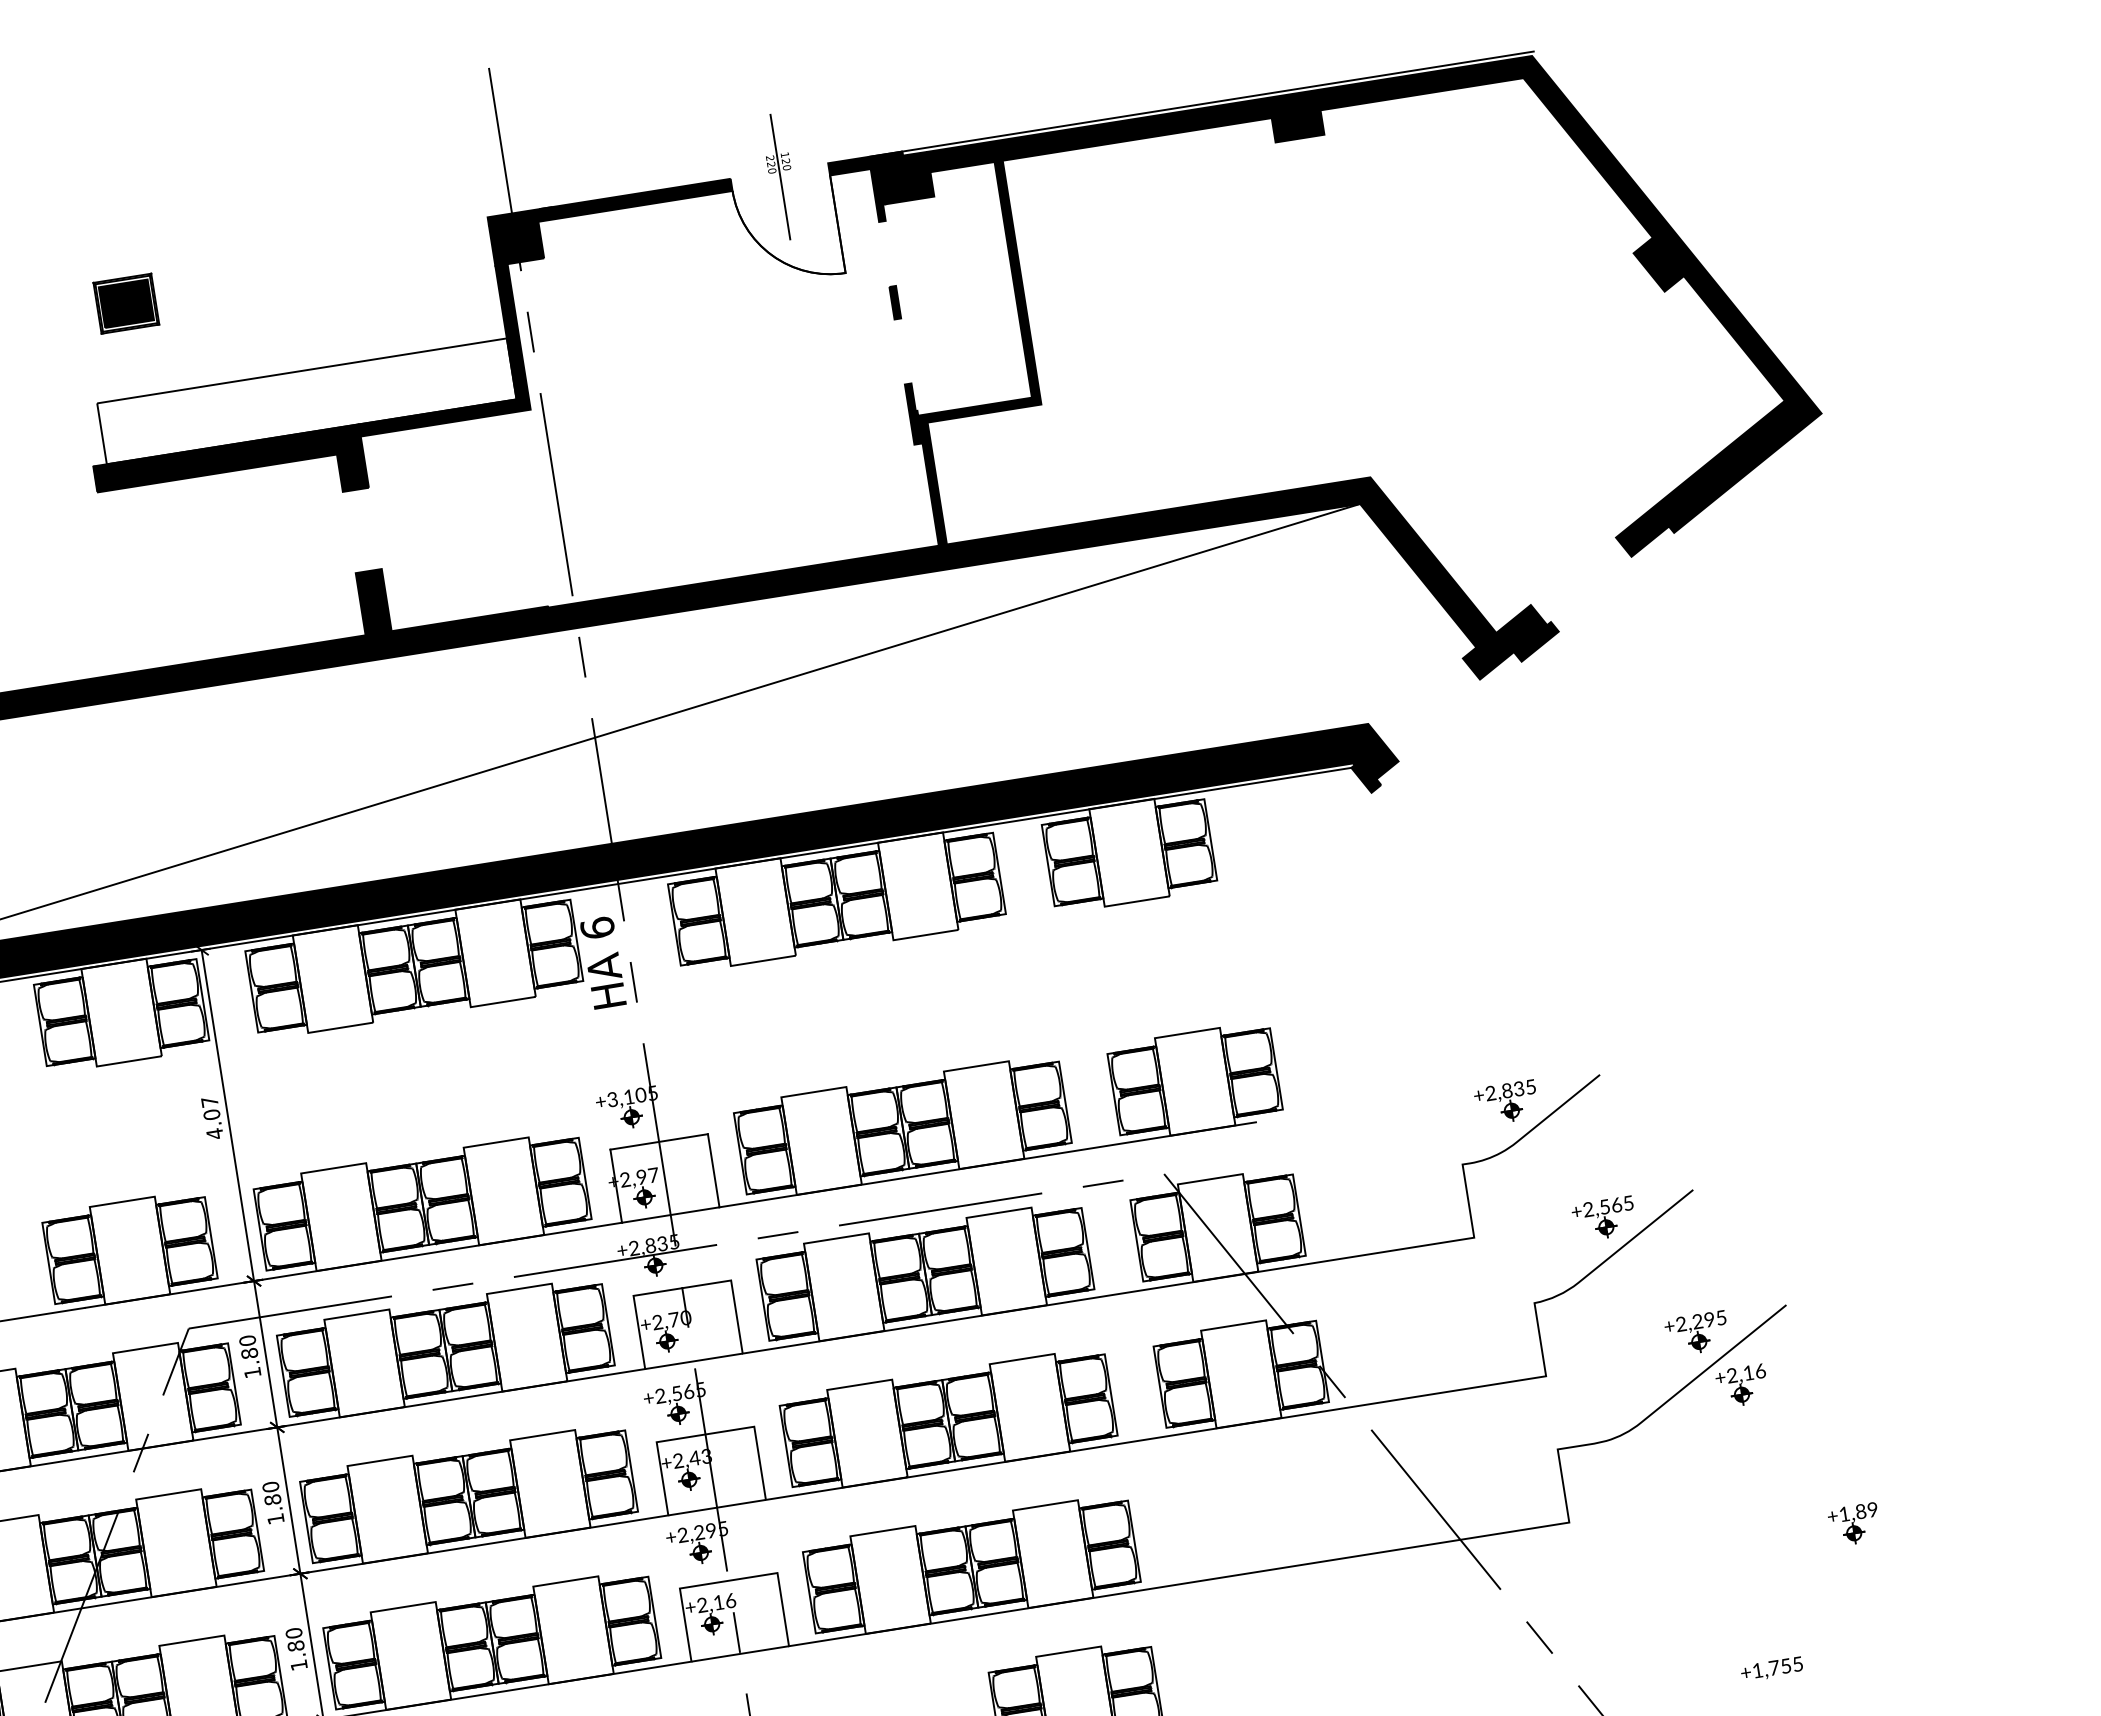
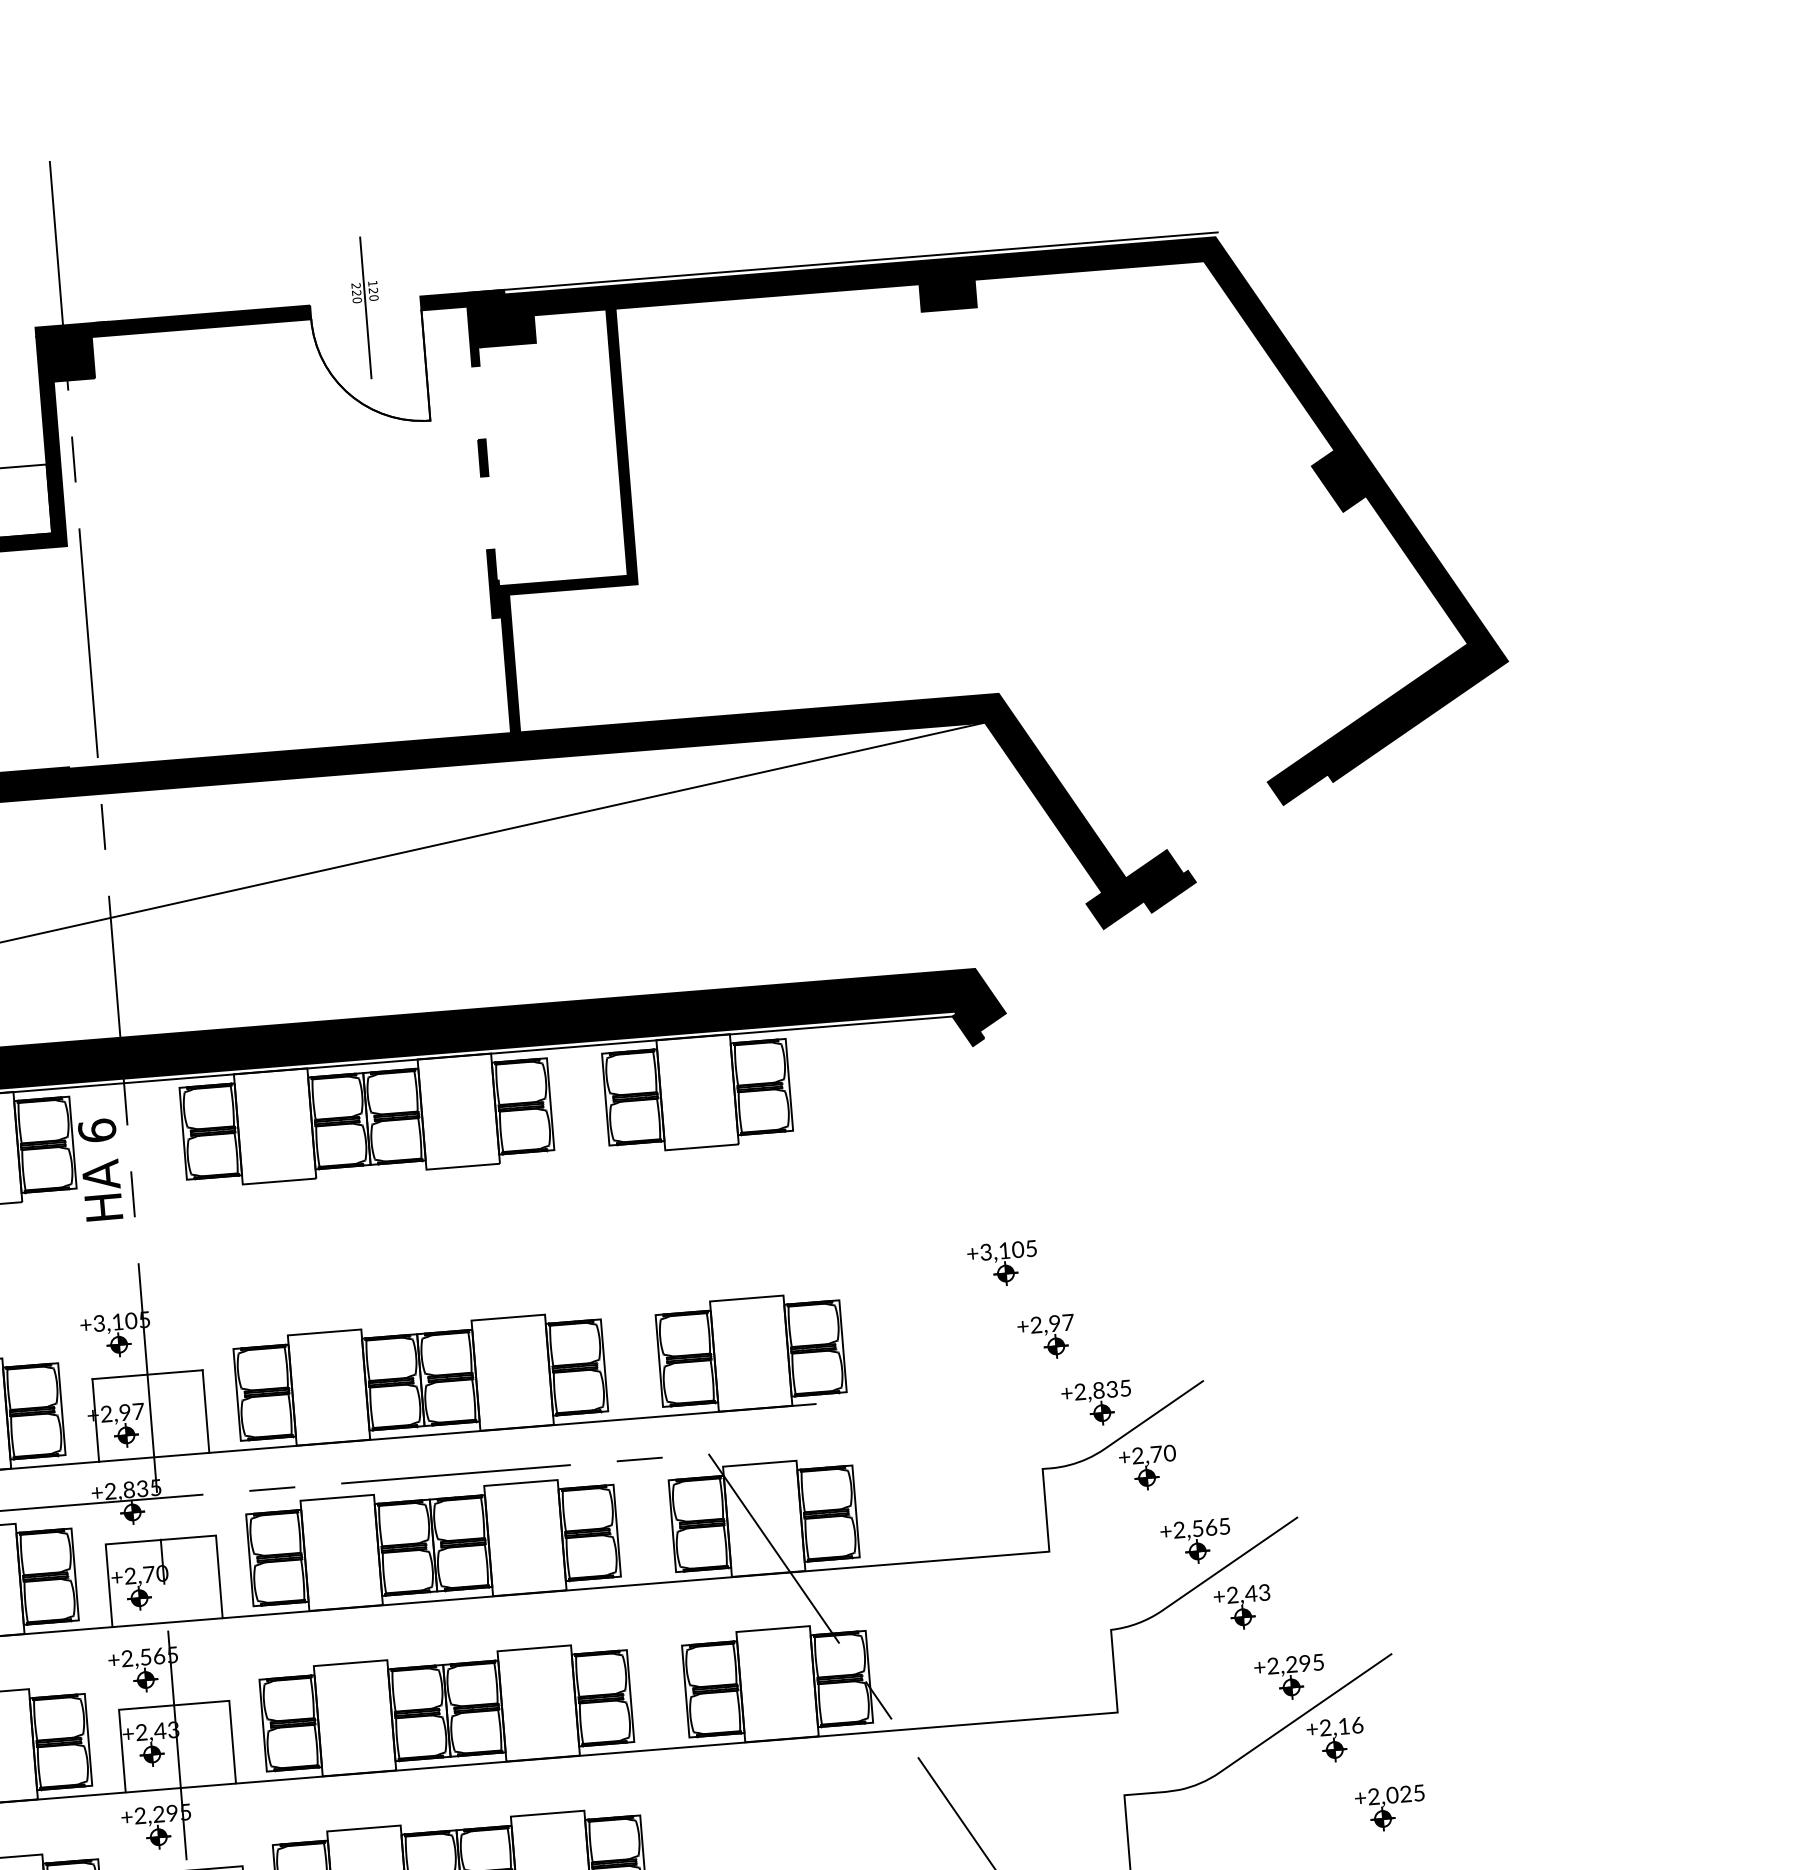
part: (1411, 982) -> (1001, 1261), added
part: (1454, 1044) -> (1043, 1334), added
part: (1555, 1155) -> (1147, 1466), added
part: (1648, 1272) -> (1240, 1605), added
part: (1794, 1441) -> (1389, 1806), added

